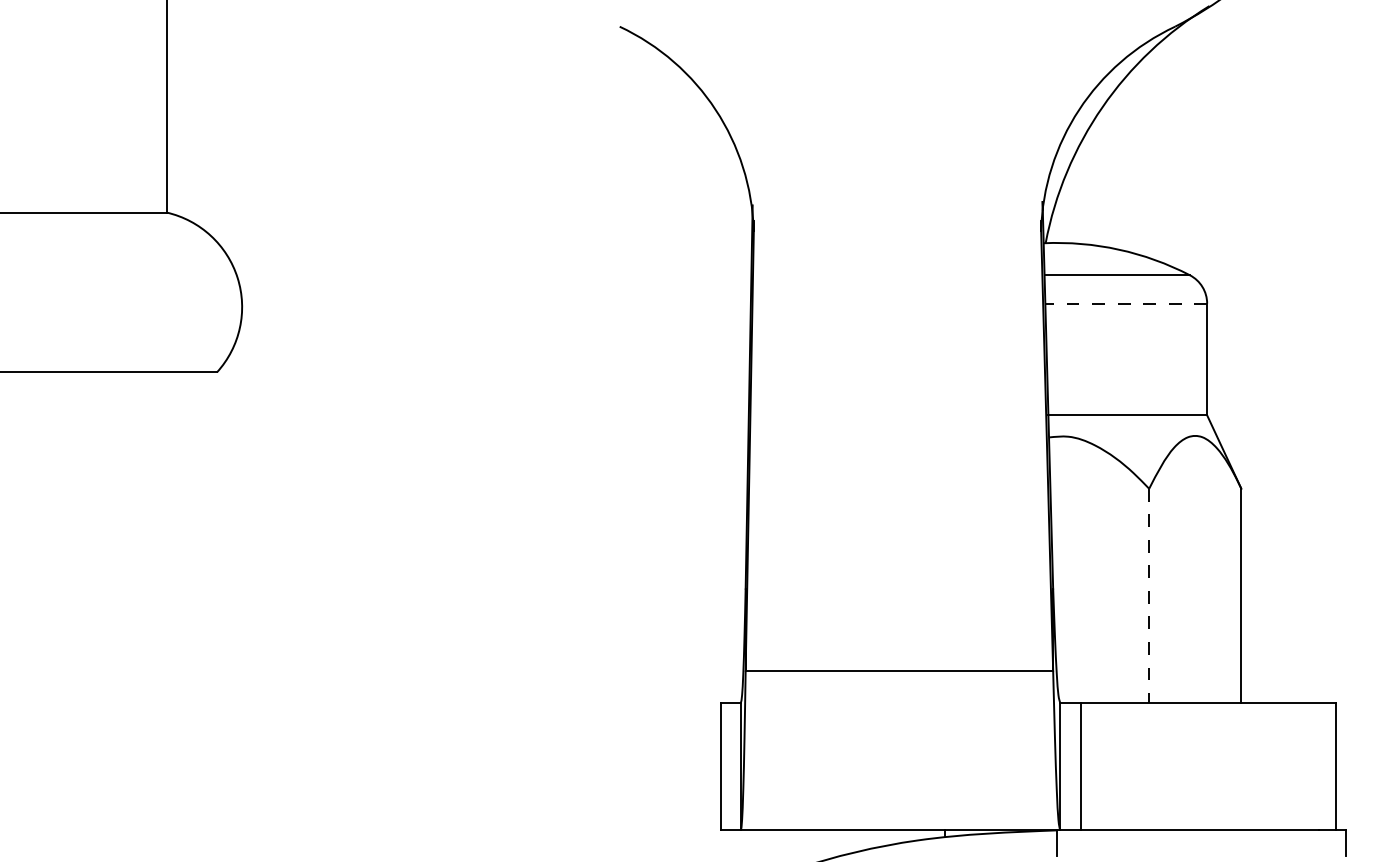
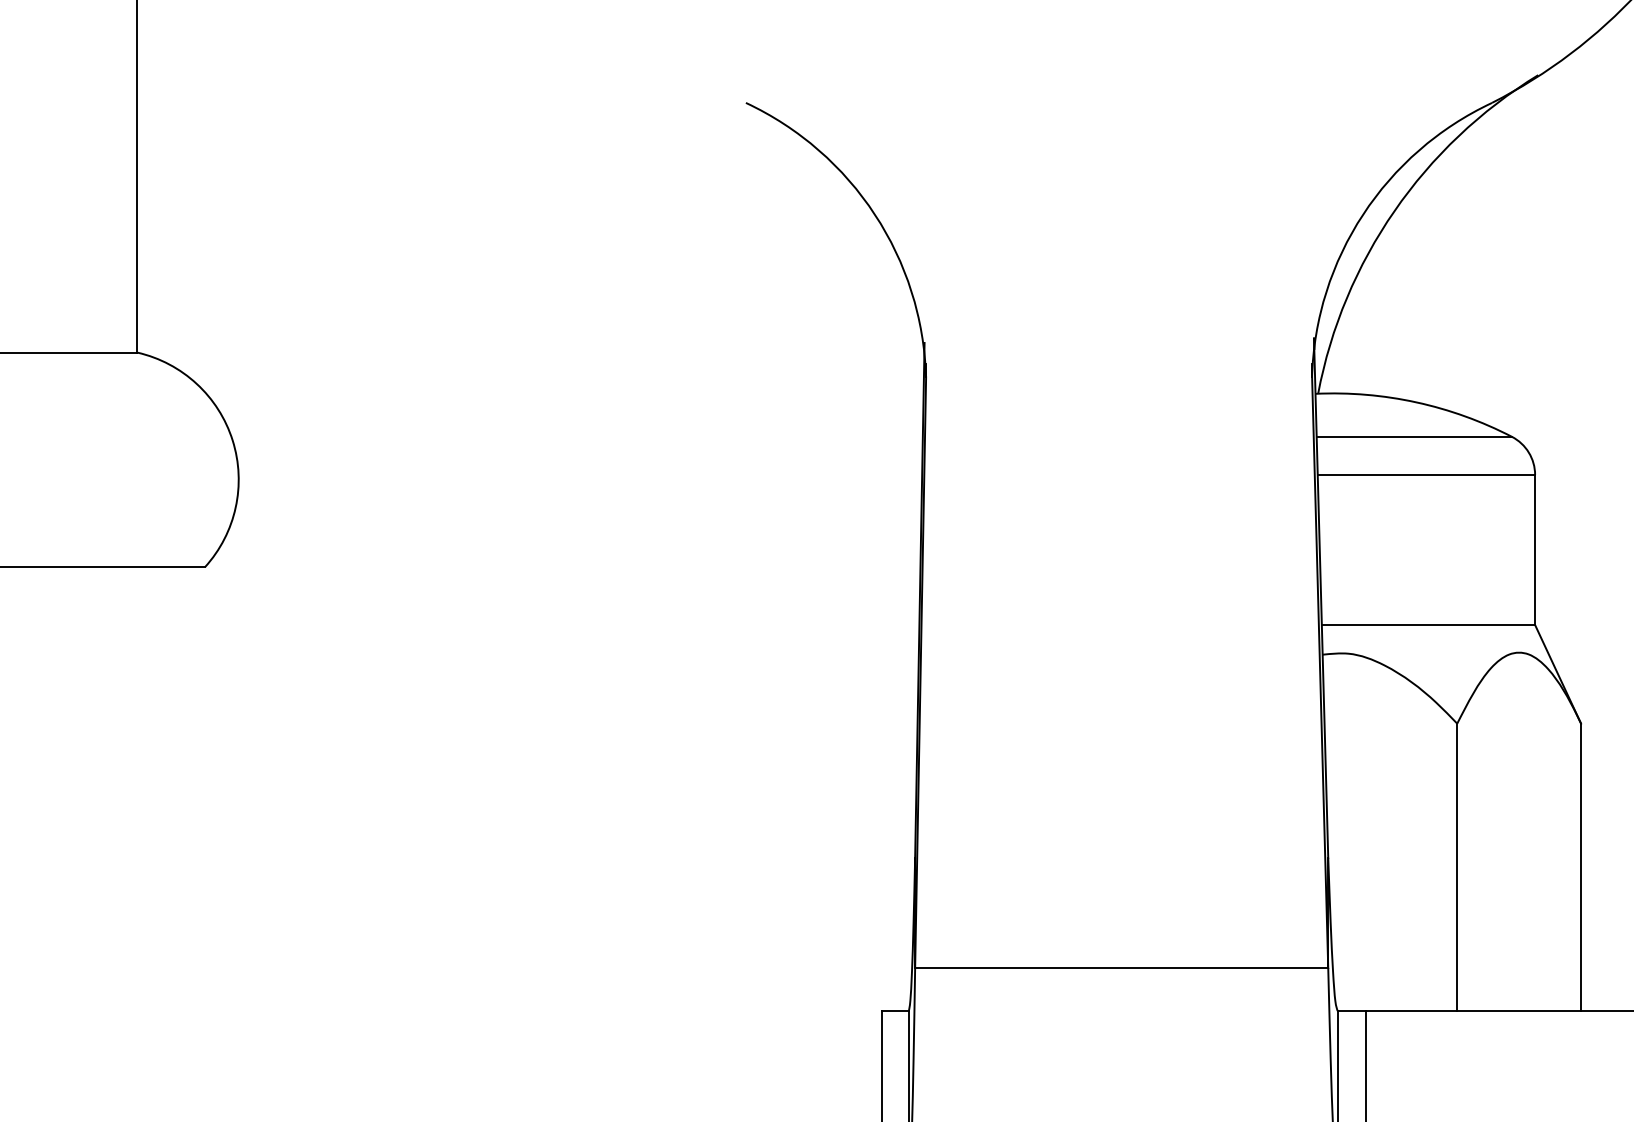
line: (1126, 303) -> (1426, 474), dashed -> solid
line: (1149, 595) -> (1457, 867), dashed -> solid

